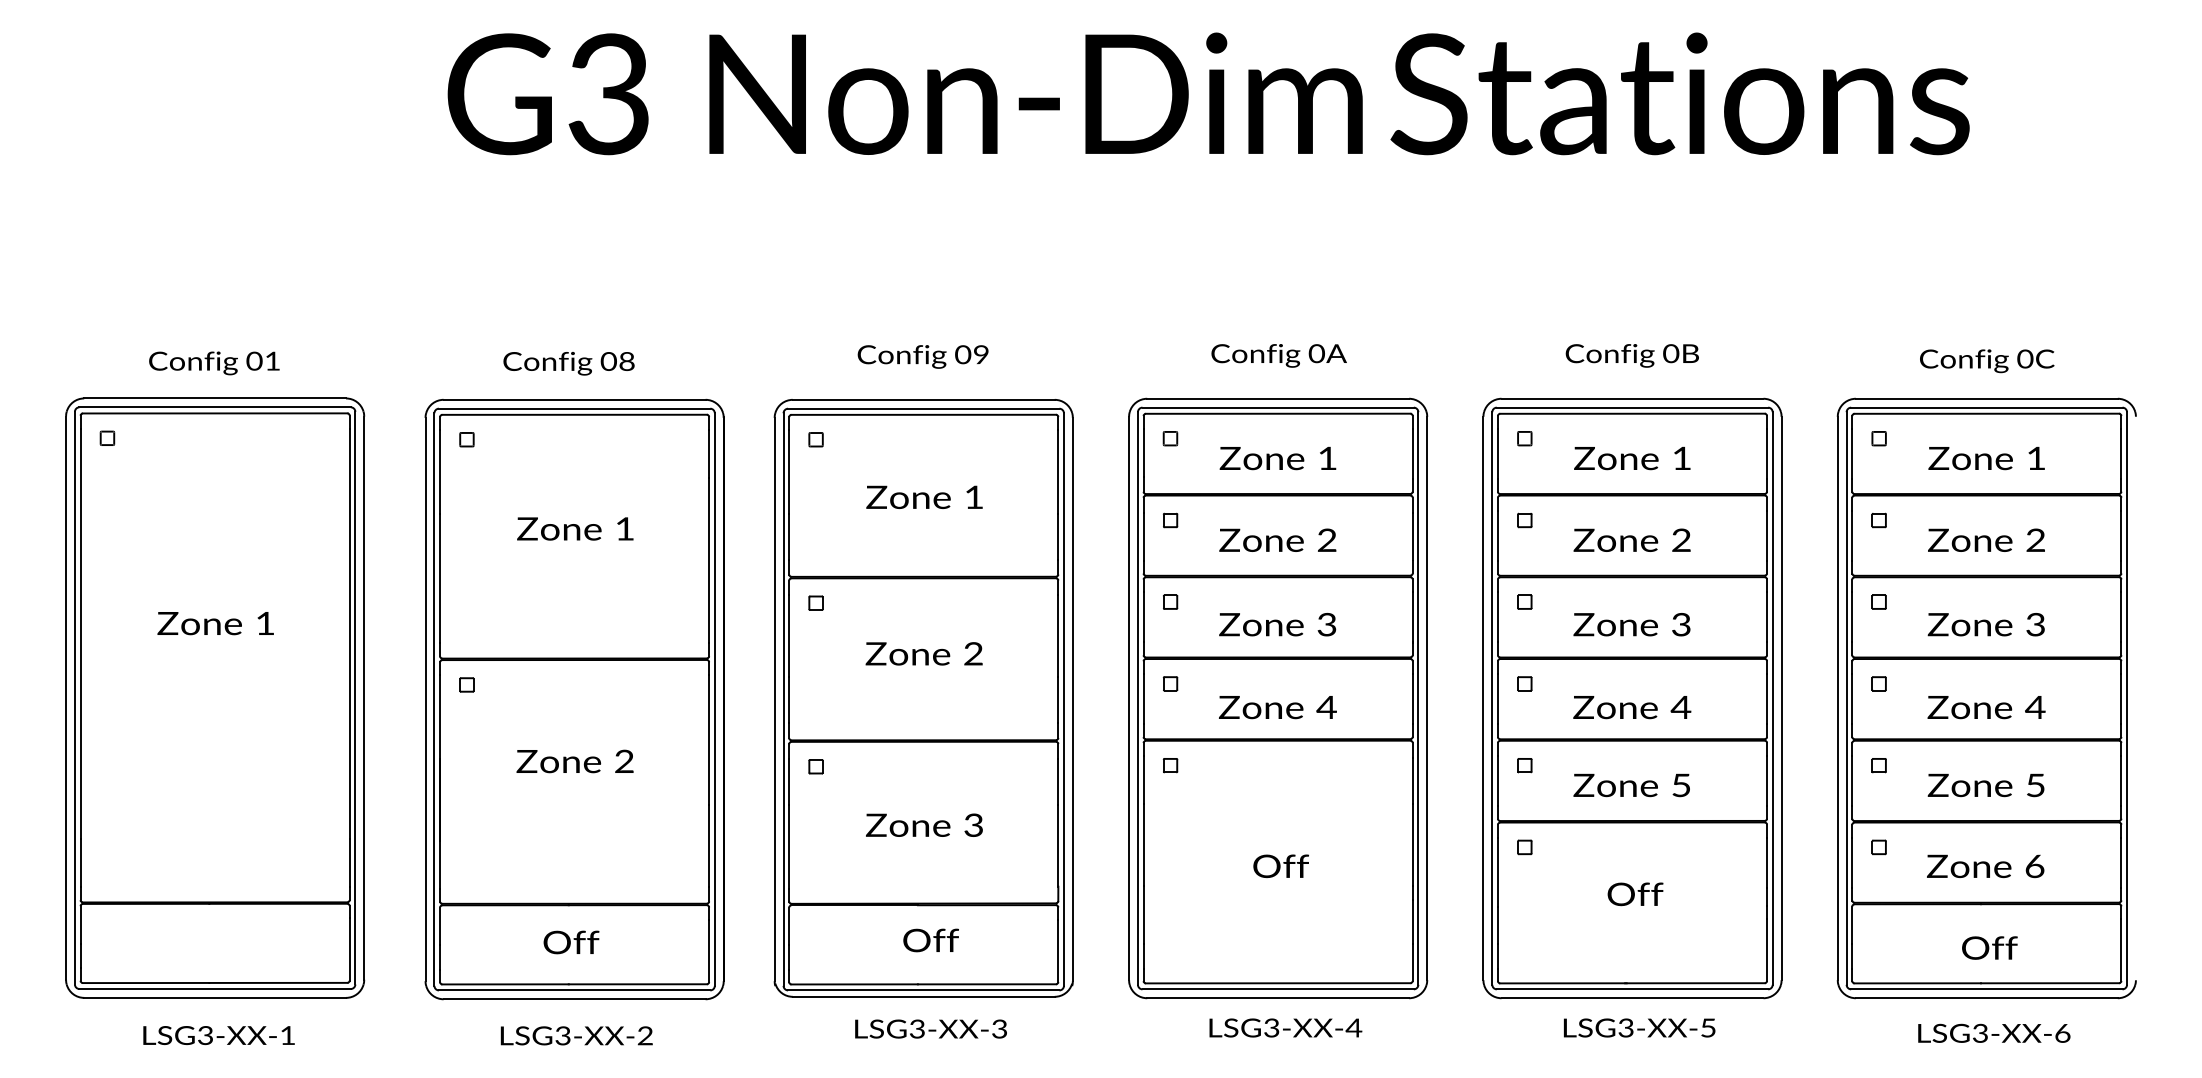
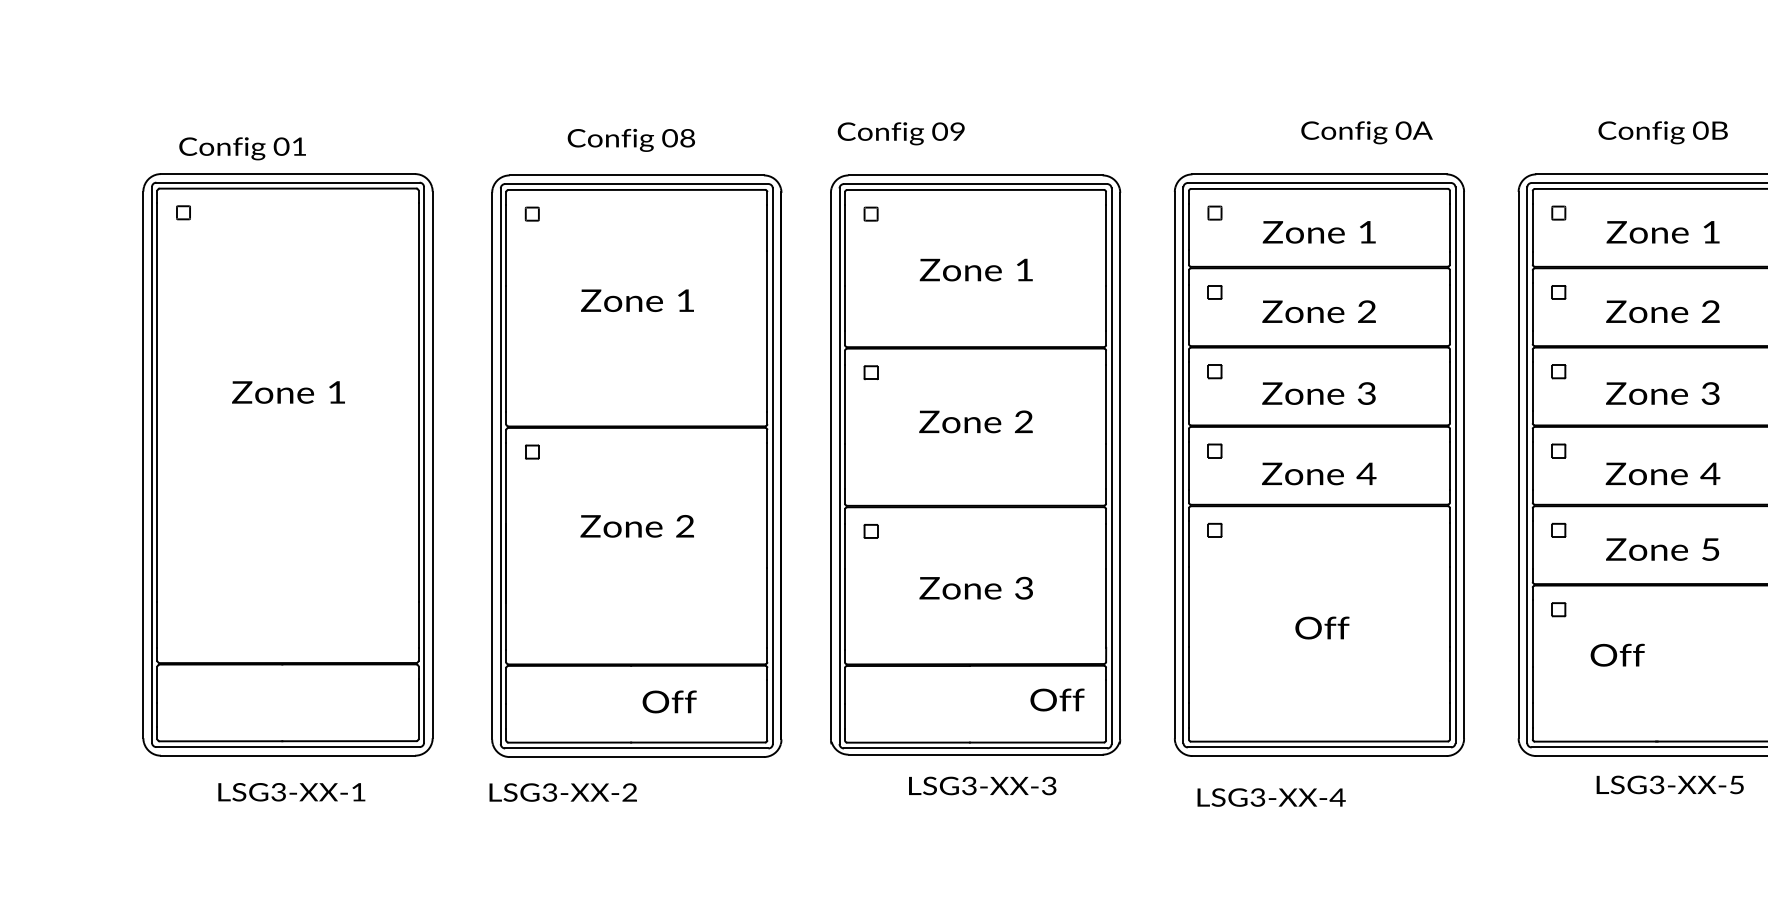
text: (1278, 355) -> (1366, 132), moved
text: (922, 356) -> (900, 133), moved
text: (214, 363) -> (242, 148), moved
text: (1635, 894) -> (1617, 655), moved
text: (930, 940) -> (1056, 700), moved
text: (571, 942) -> (669, 701), moved
text: (1285, 1027) -> (1271, 797), moved
text: (576, 1035) -> (562, 792), moved

